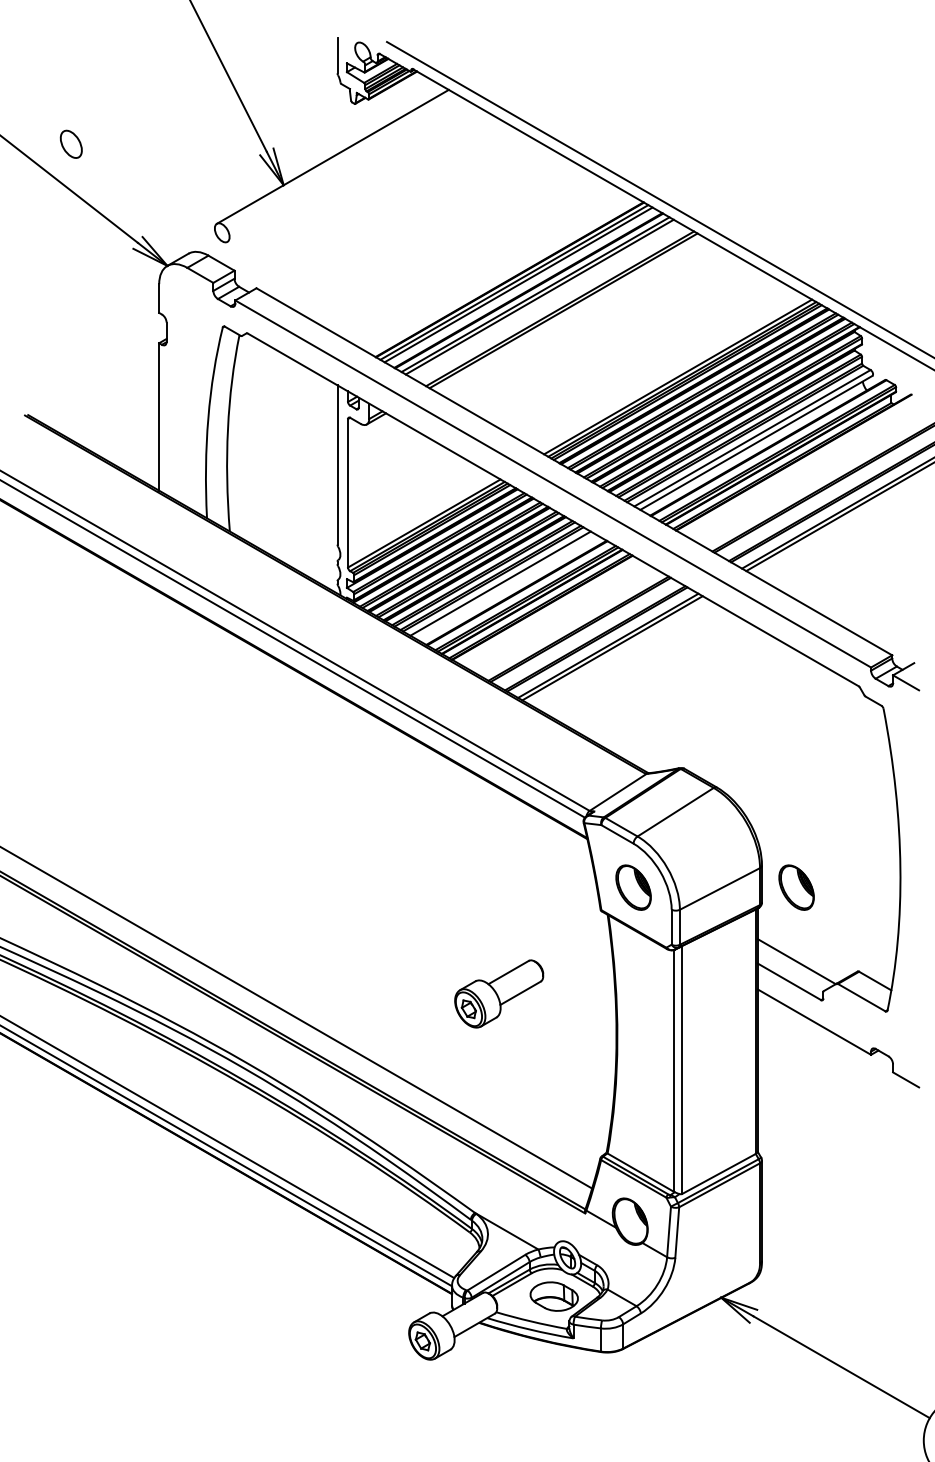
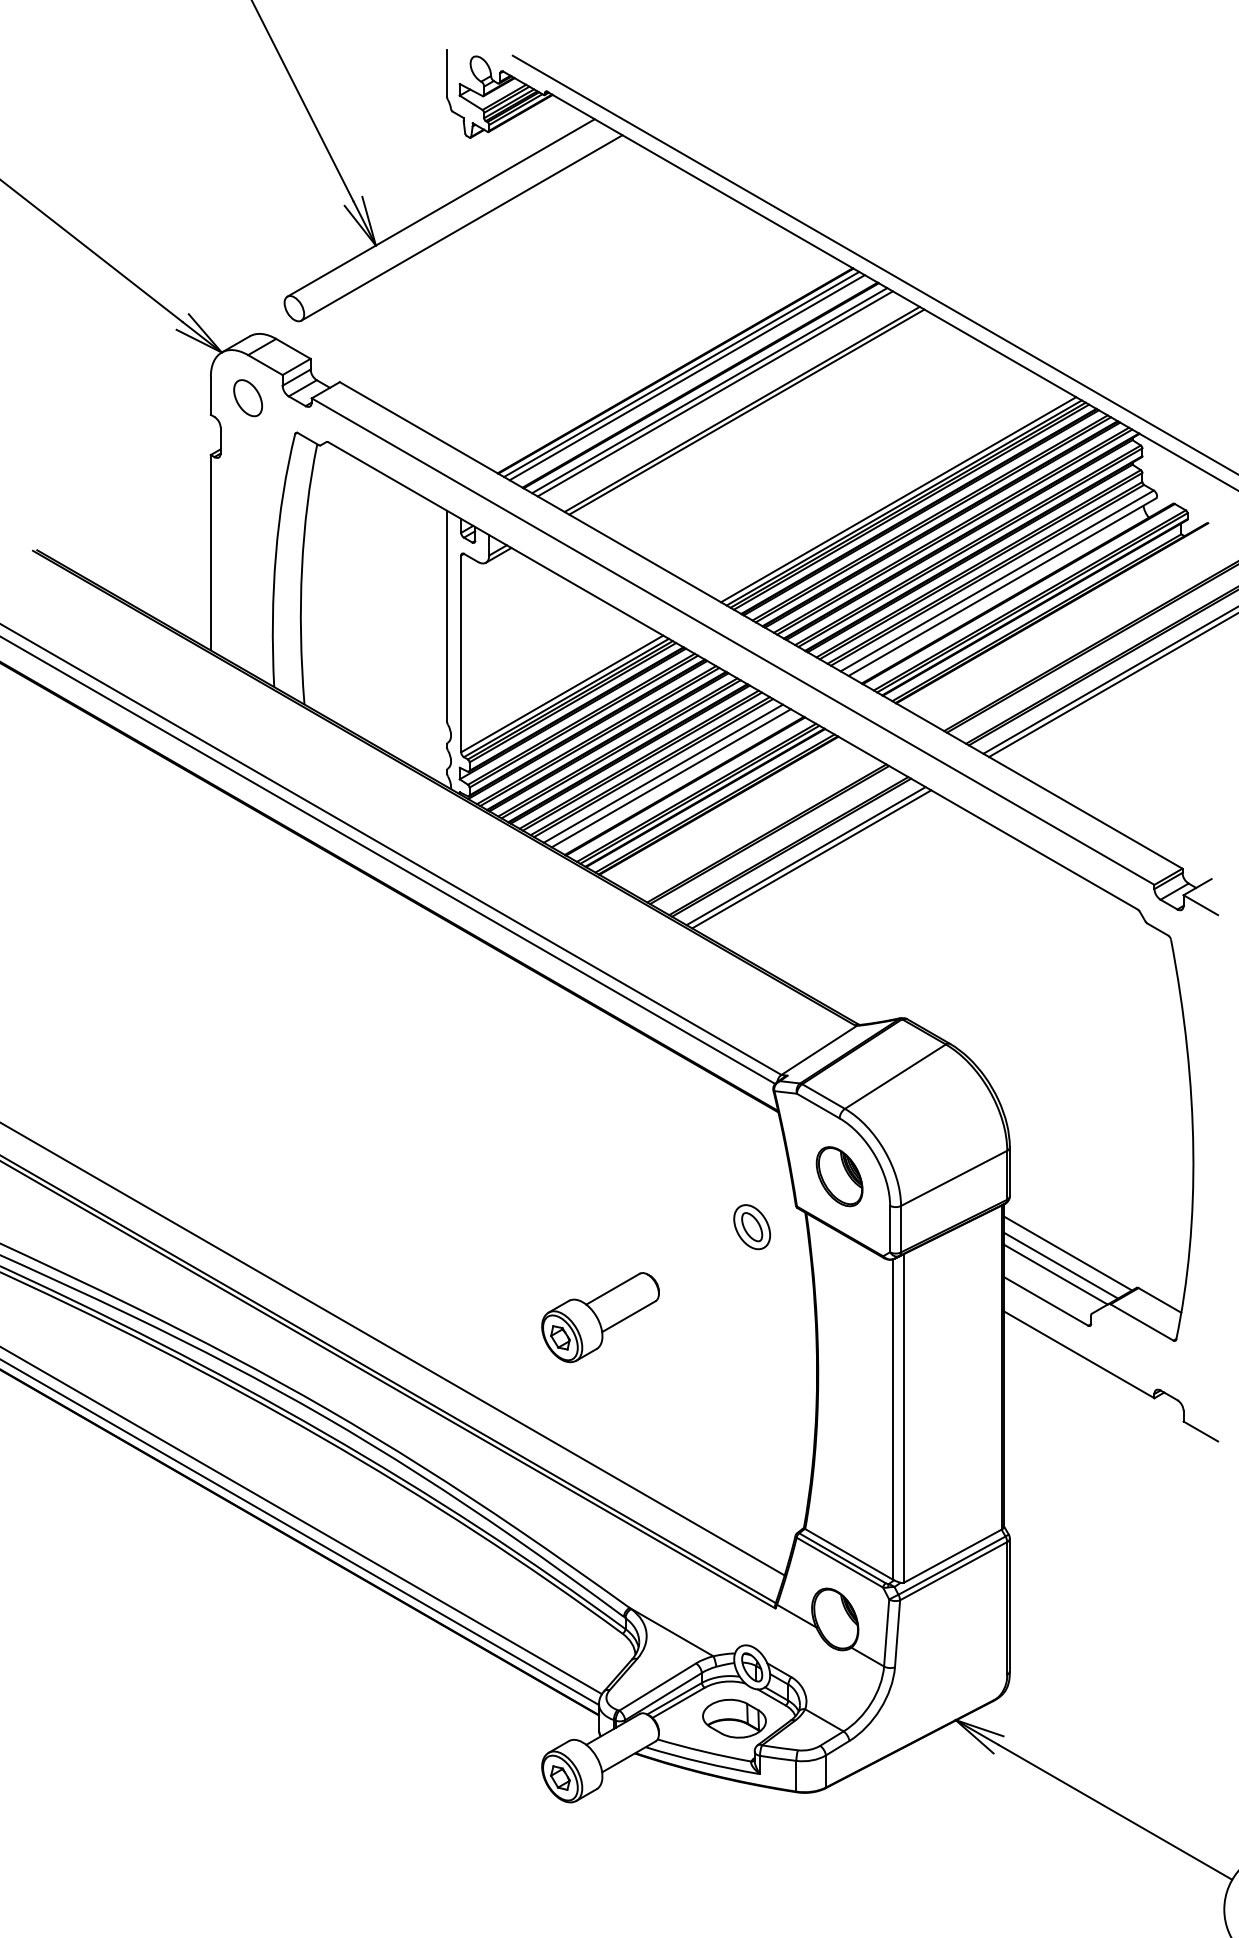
part: (70, 143) -> (247, 397), moved
line: (348, 171) -> (461, 227), added
line: (506, 587) -> (671, 778), added
part: (796, 887) -> (1055, 1176), removed
part: (567, 925) -> (752, 1226), added
line: (805, 945) -> (1067, 1253), added
line: (800, 954) -> (1060, 1265), added
part: (499, 993) -> (600, 1316), moved

